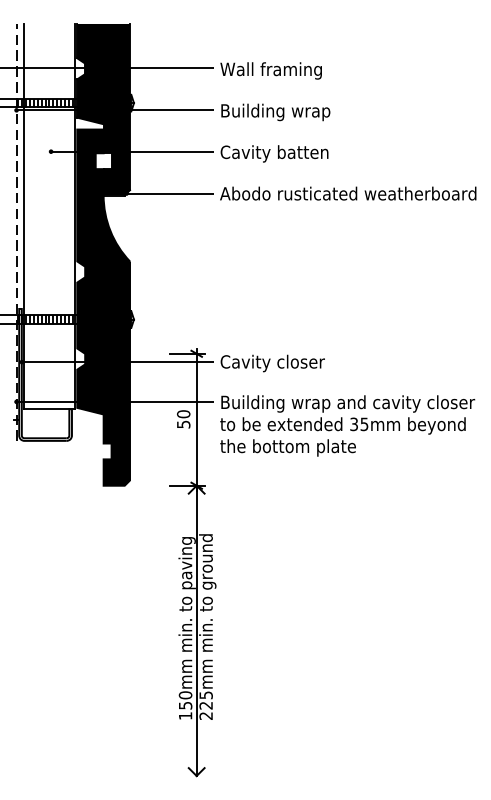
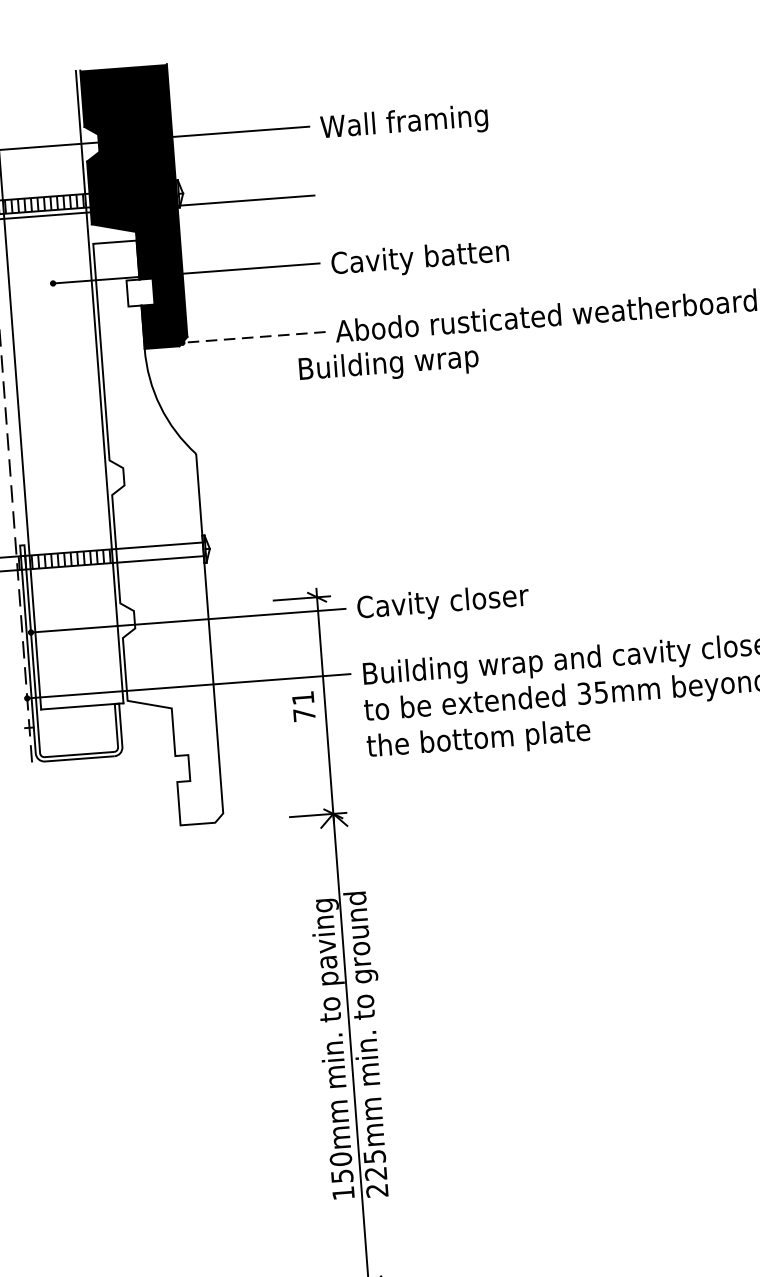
text: (275, 112) -> (388, 365), moved
line: (171, 193) -> (255, 337), solid -> dashed
fill: (103, 307) -> (158, 532), removed
text: (183, 419) -> (303, 706), 50 -> 71

